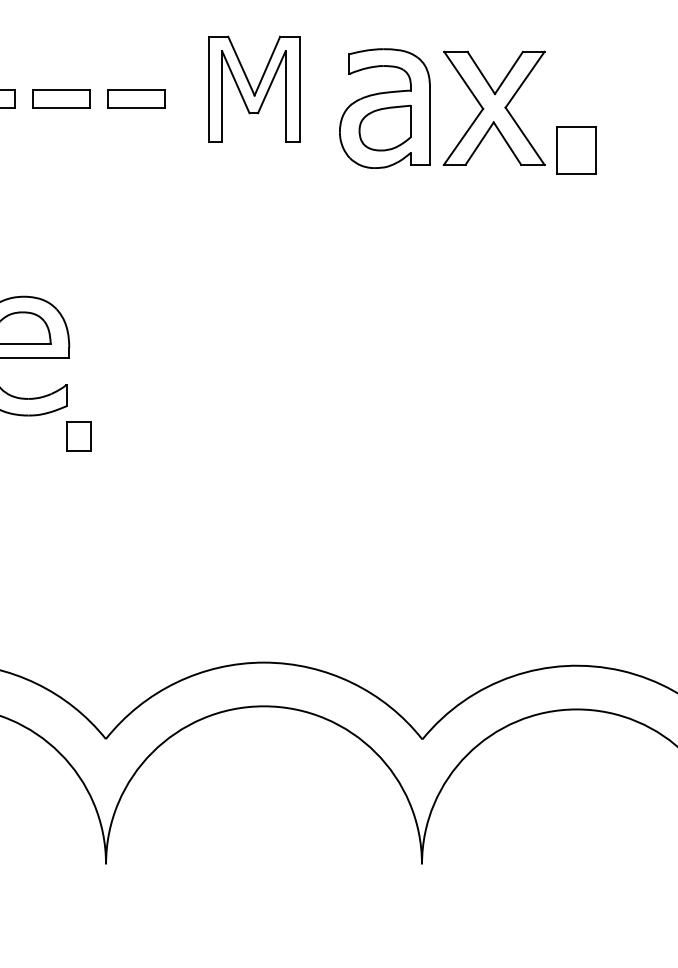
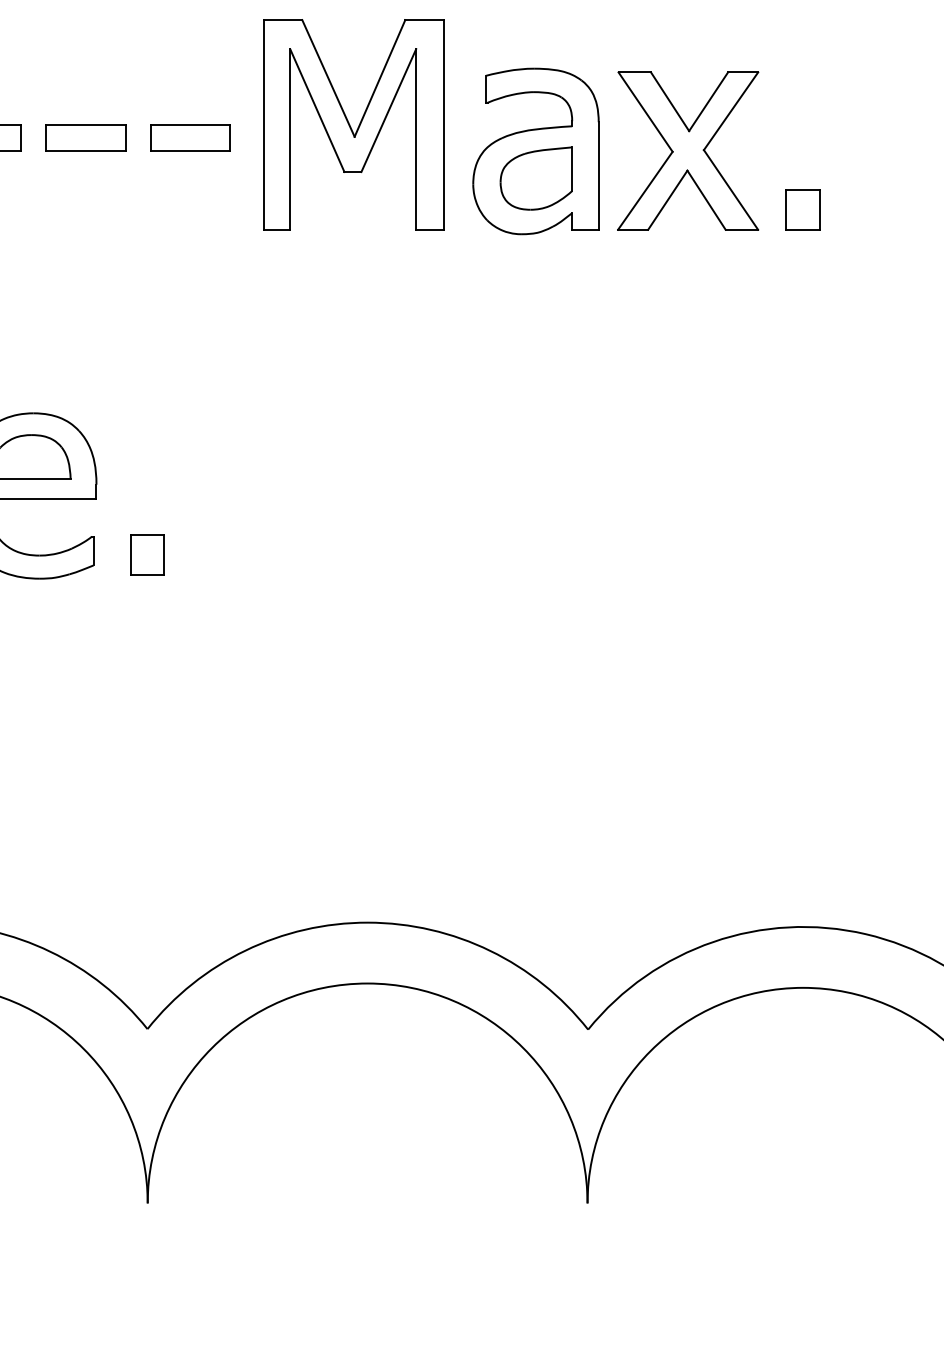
part: (254, 89) -> (354, 124), size x1.43
part: (576, 150) -> (802, 209), size x0.62
part: (78, 436) -> (146, 554), moved

